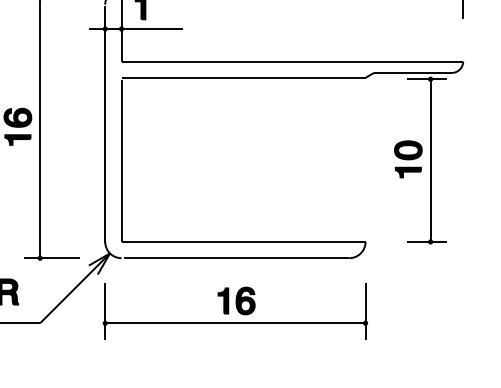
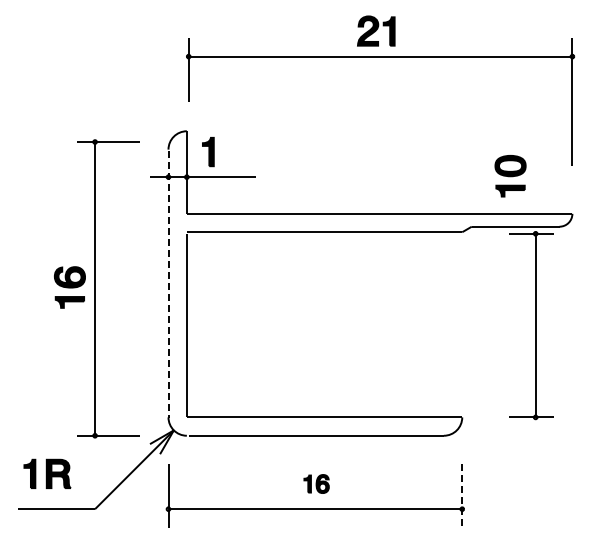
line: (105, 125) -> (168, 285), solid -> dashed
part: (408, 159) -> (510, 176), moved
part: (236, 300) -> (316, 483), size x0.6
line: (365, 311) -> (462, 495), solid -> dashed

